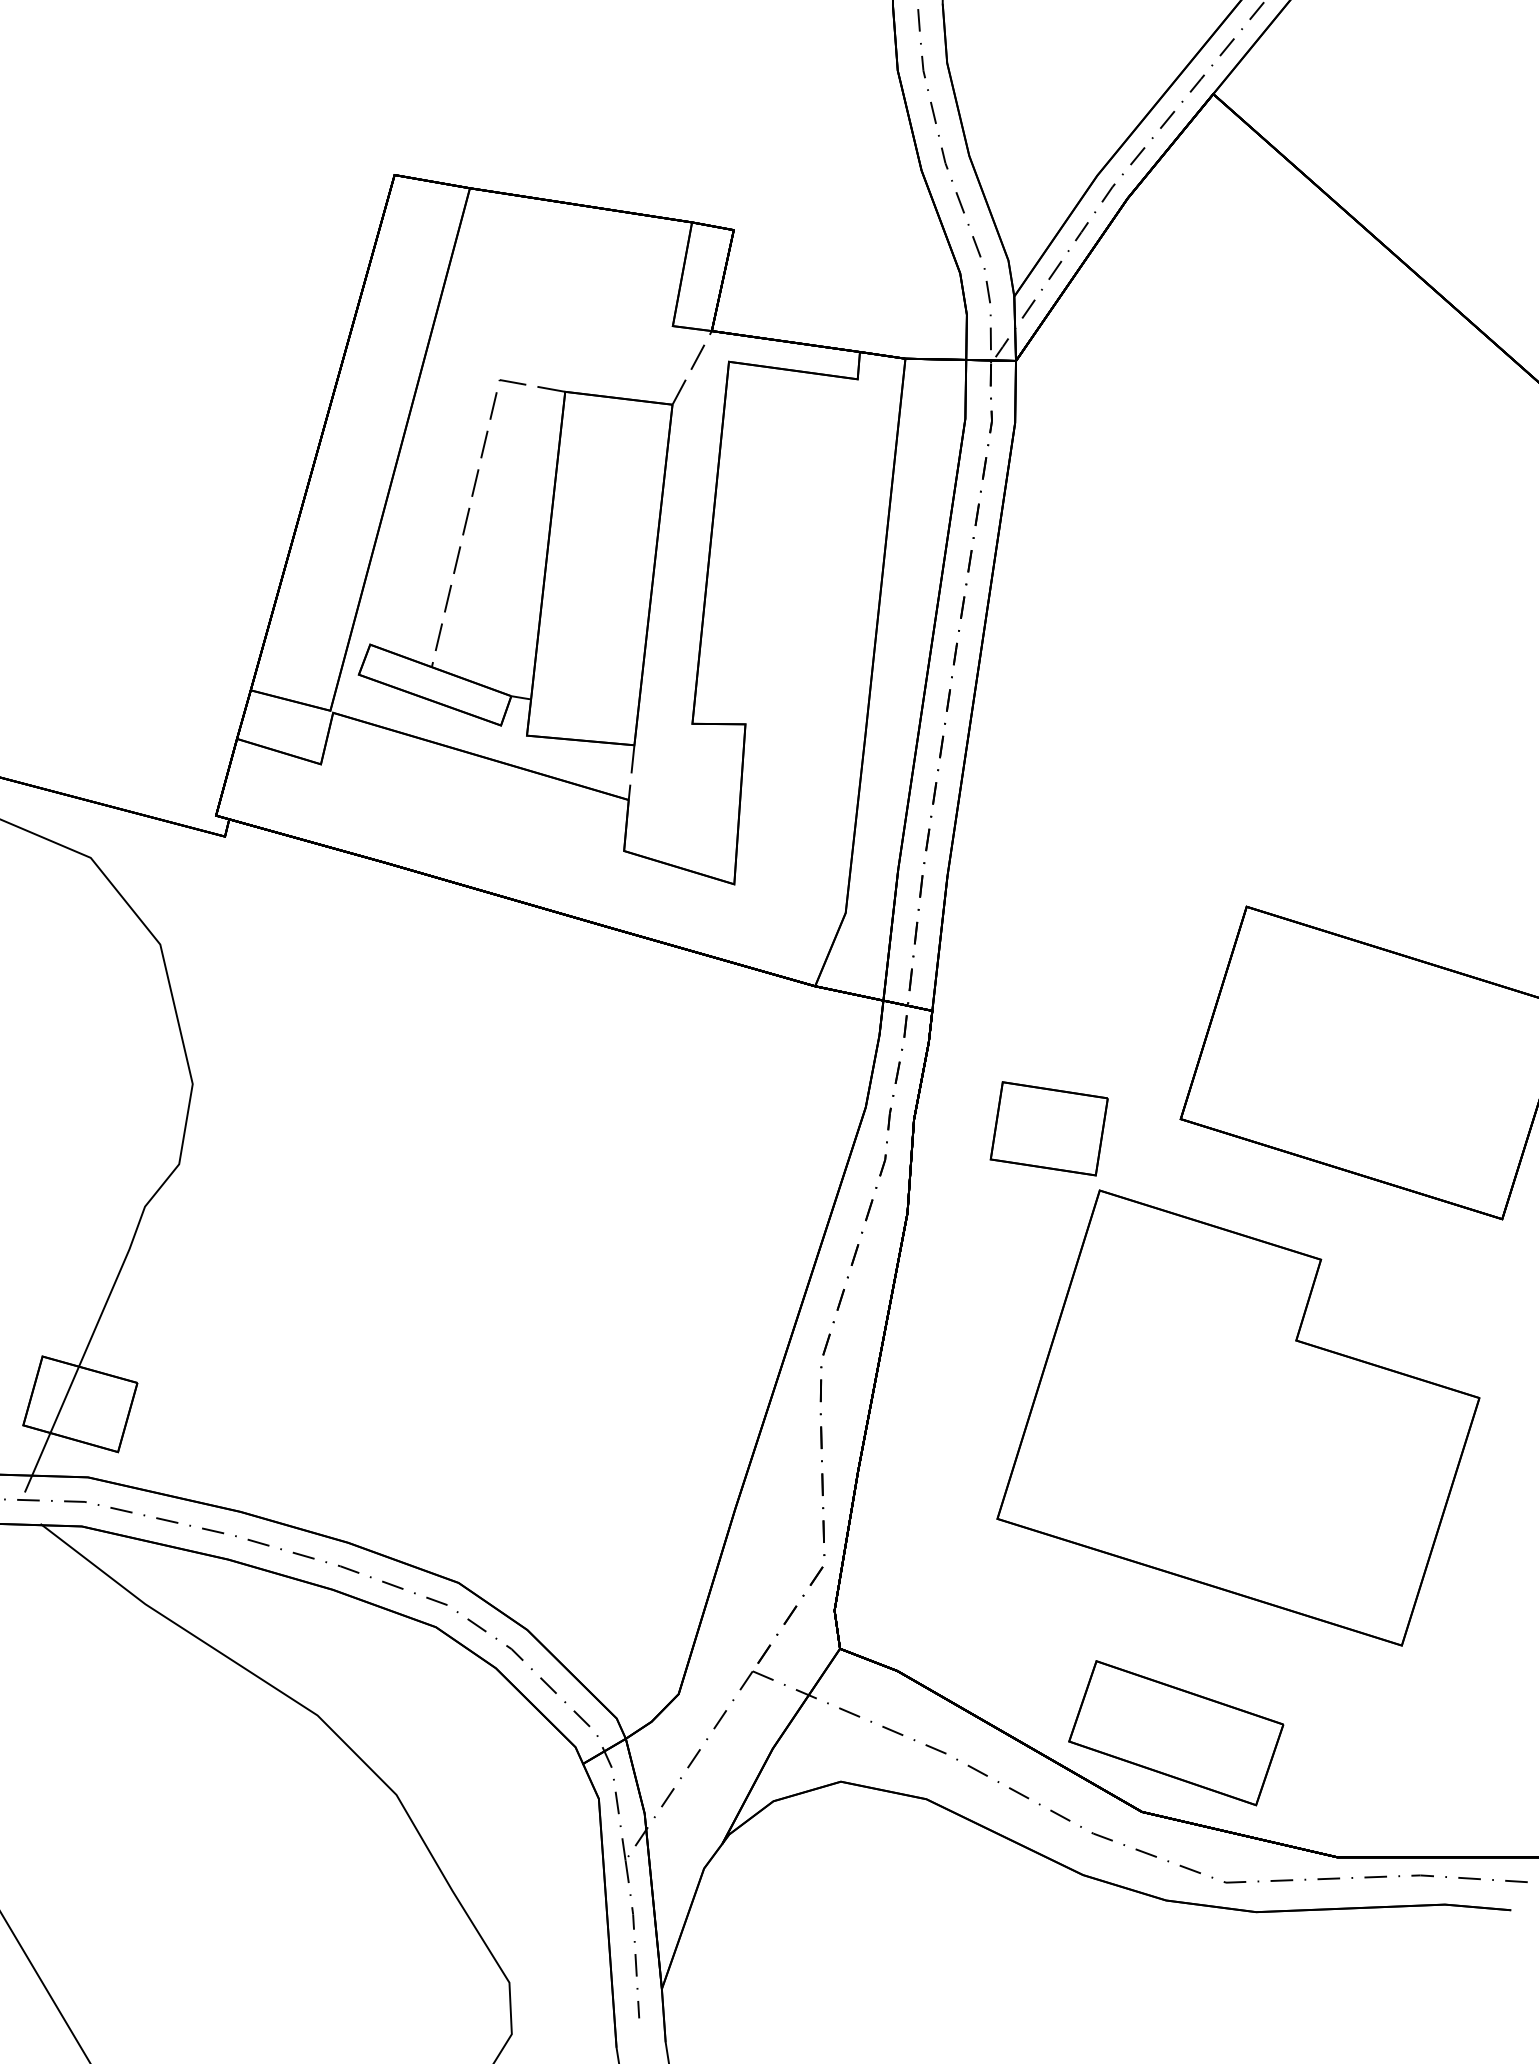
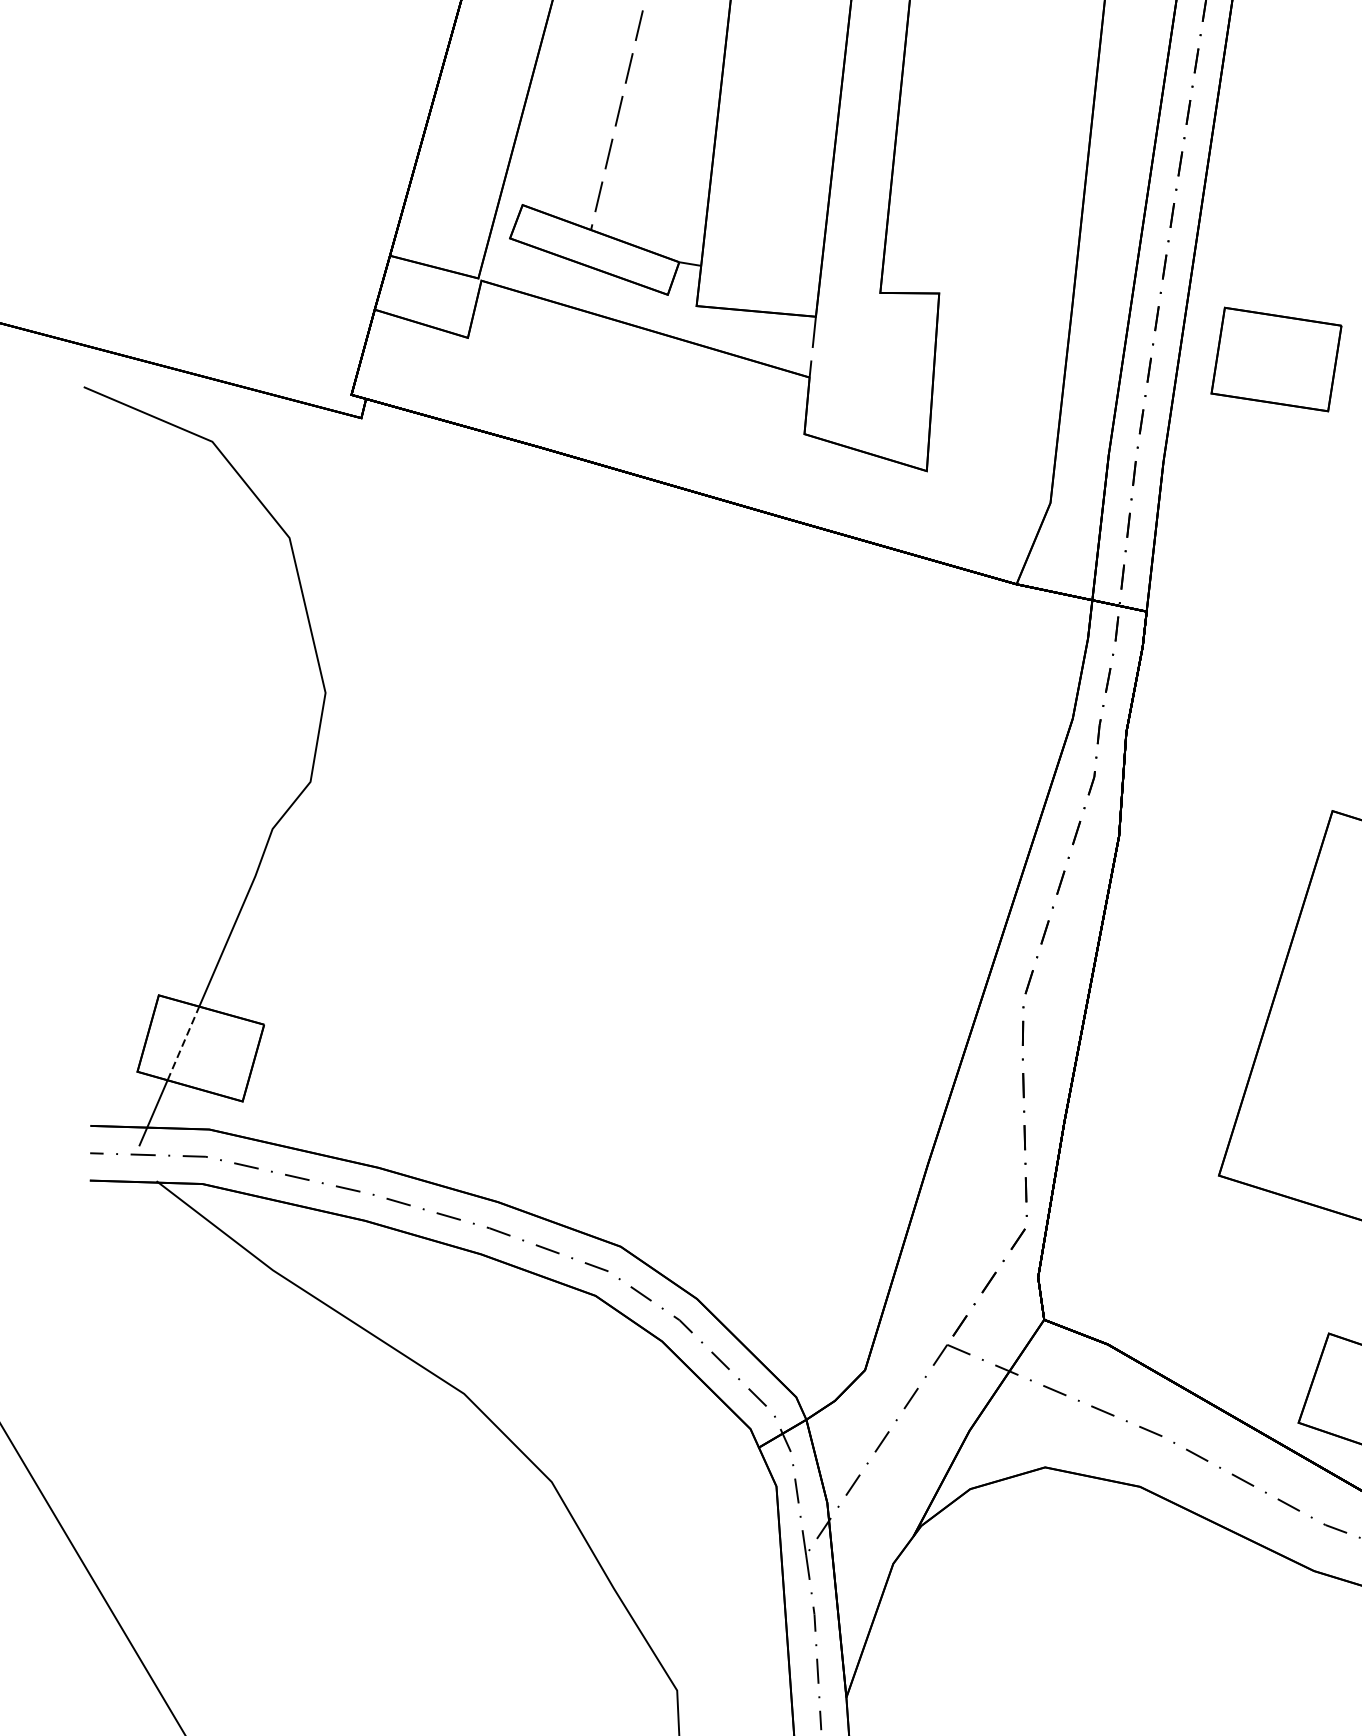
part: (1048, 1128) -> (1275, 359), moved
line: (64, 1399) -> (183, 1043), solid -> dashed

